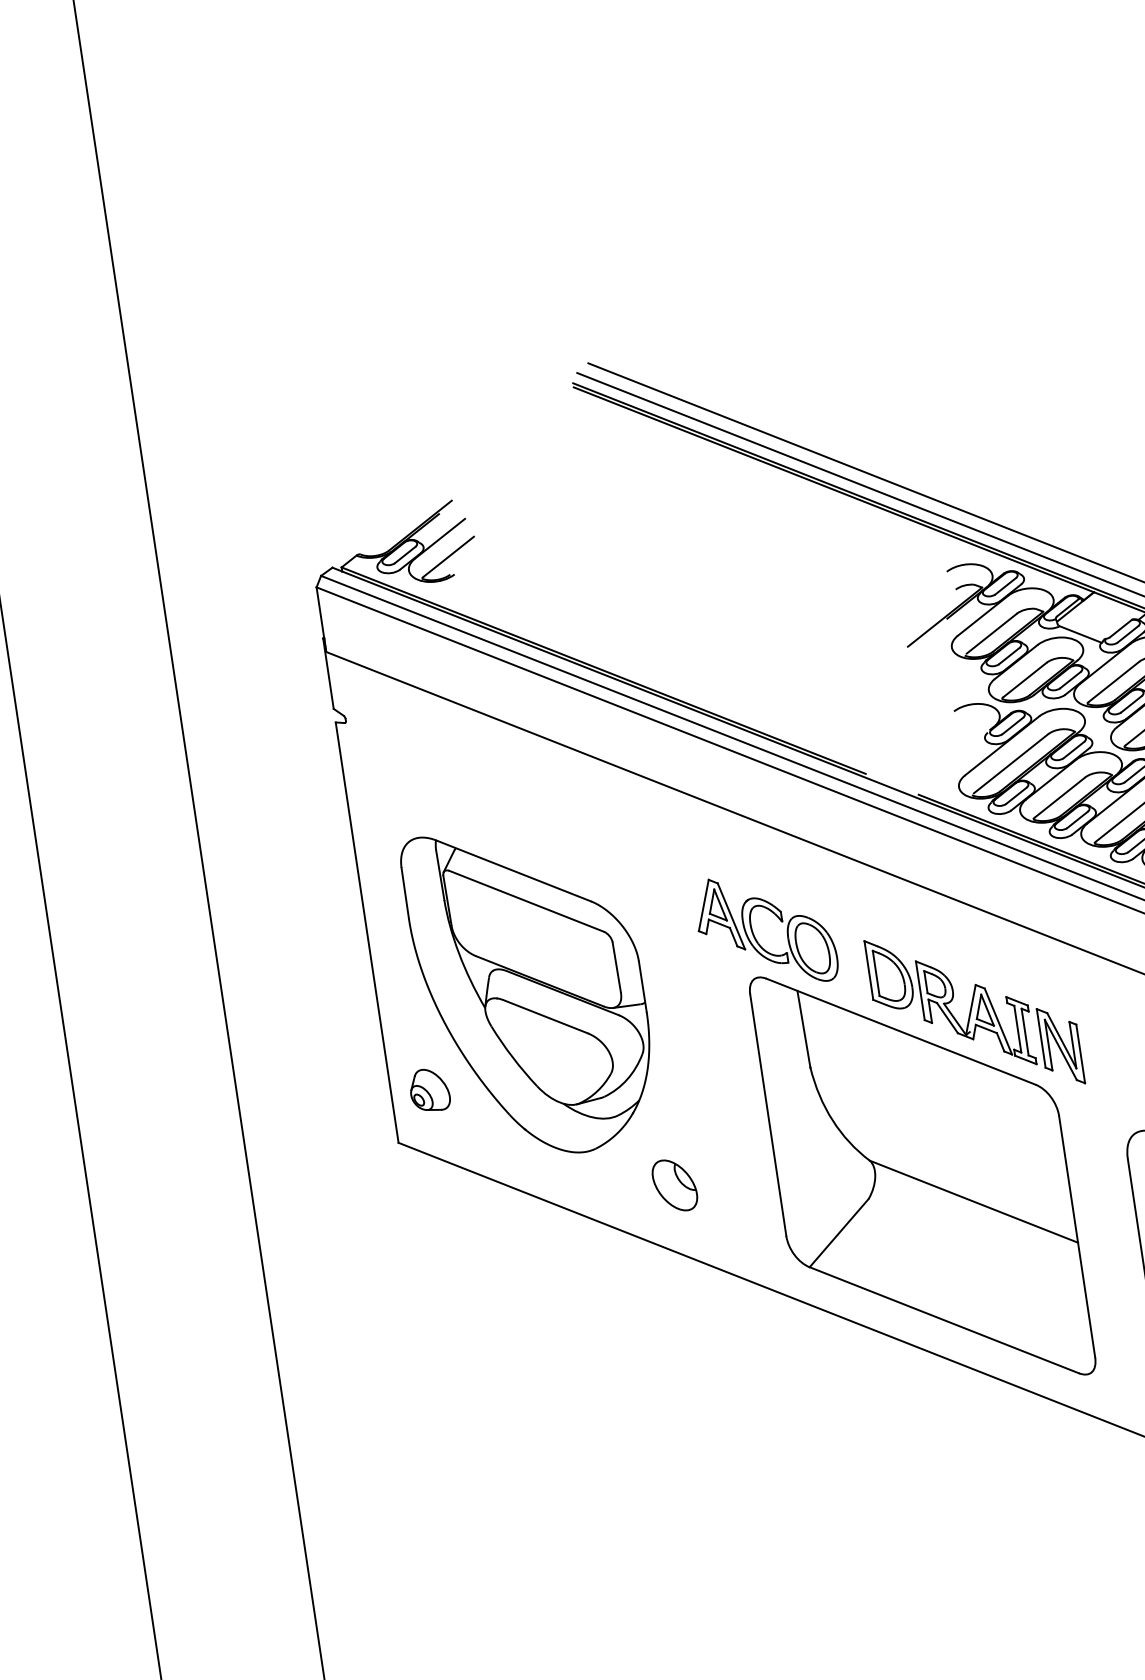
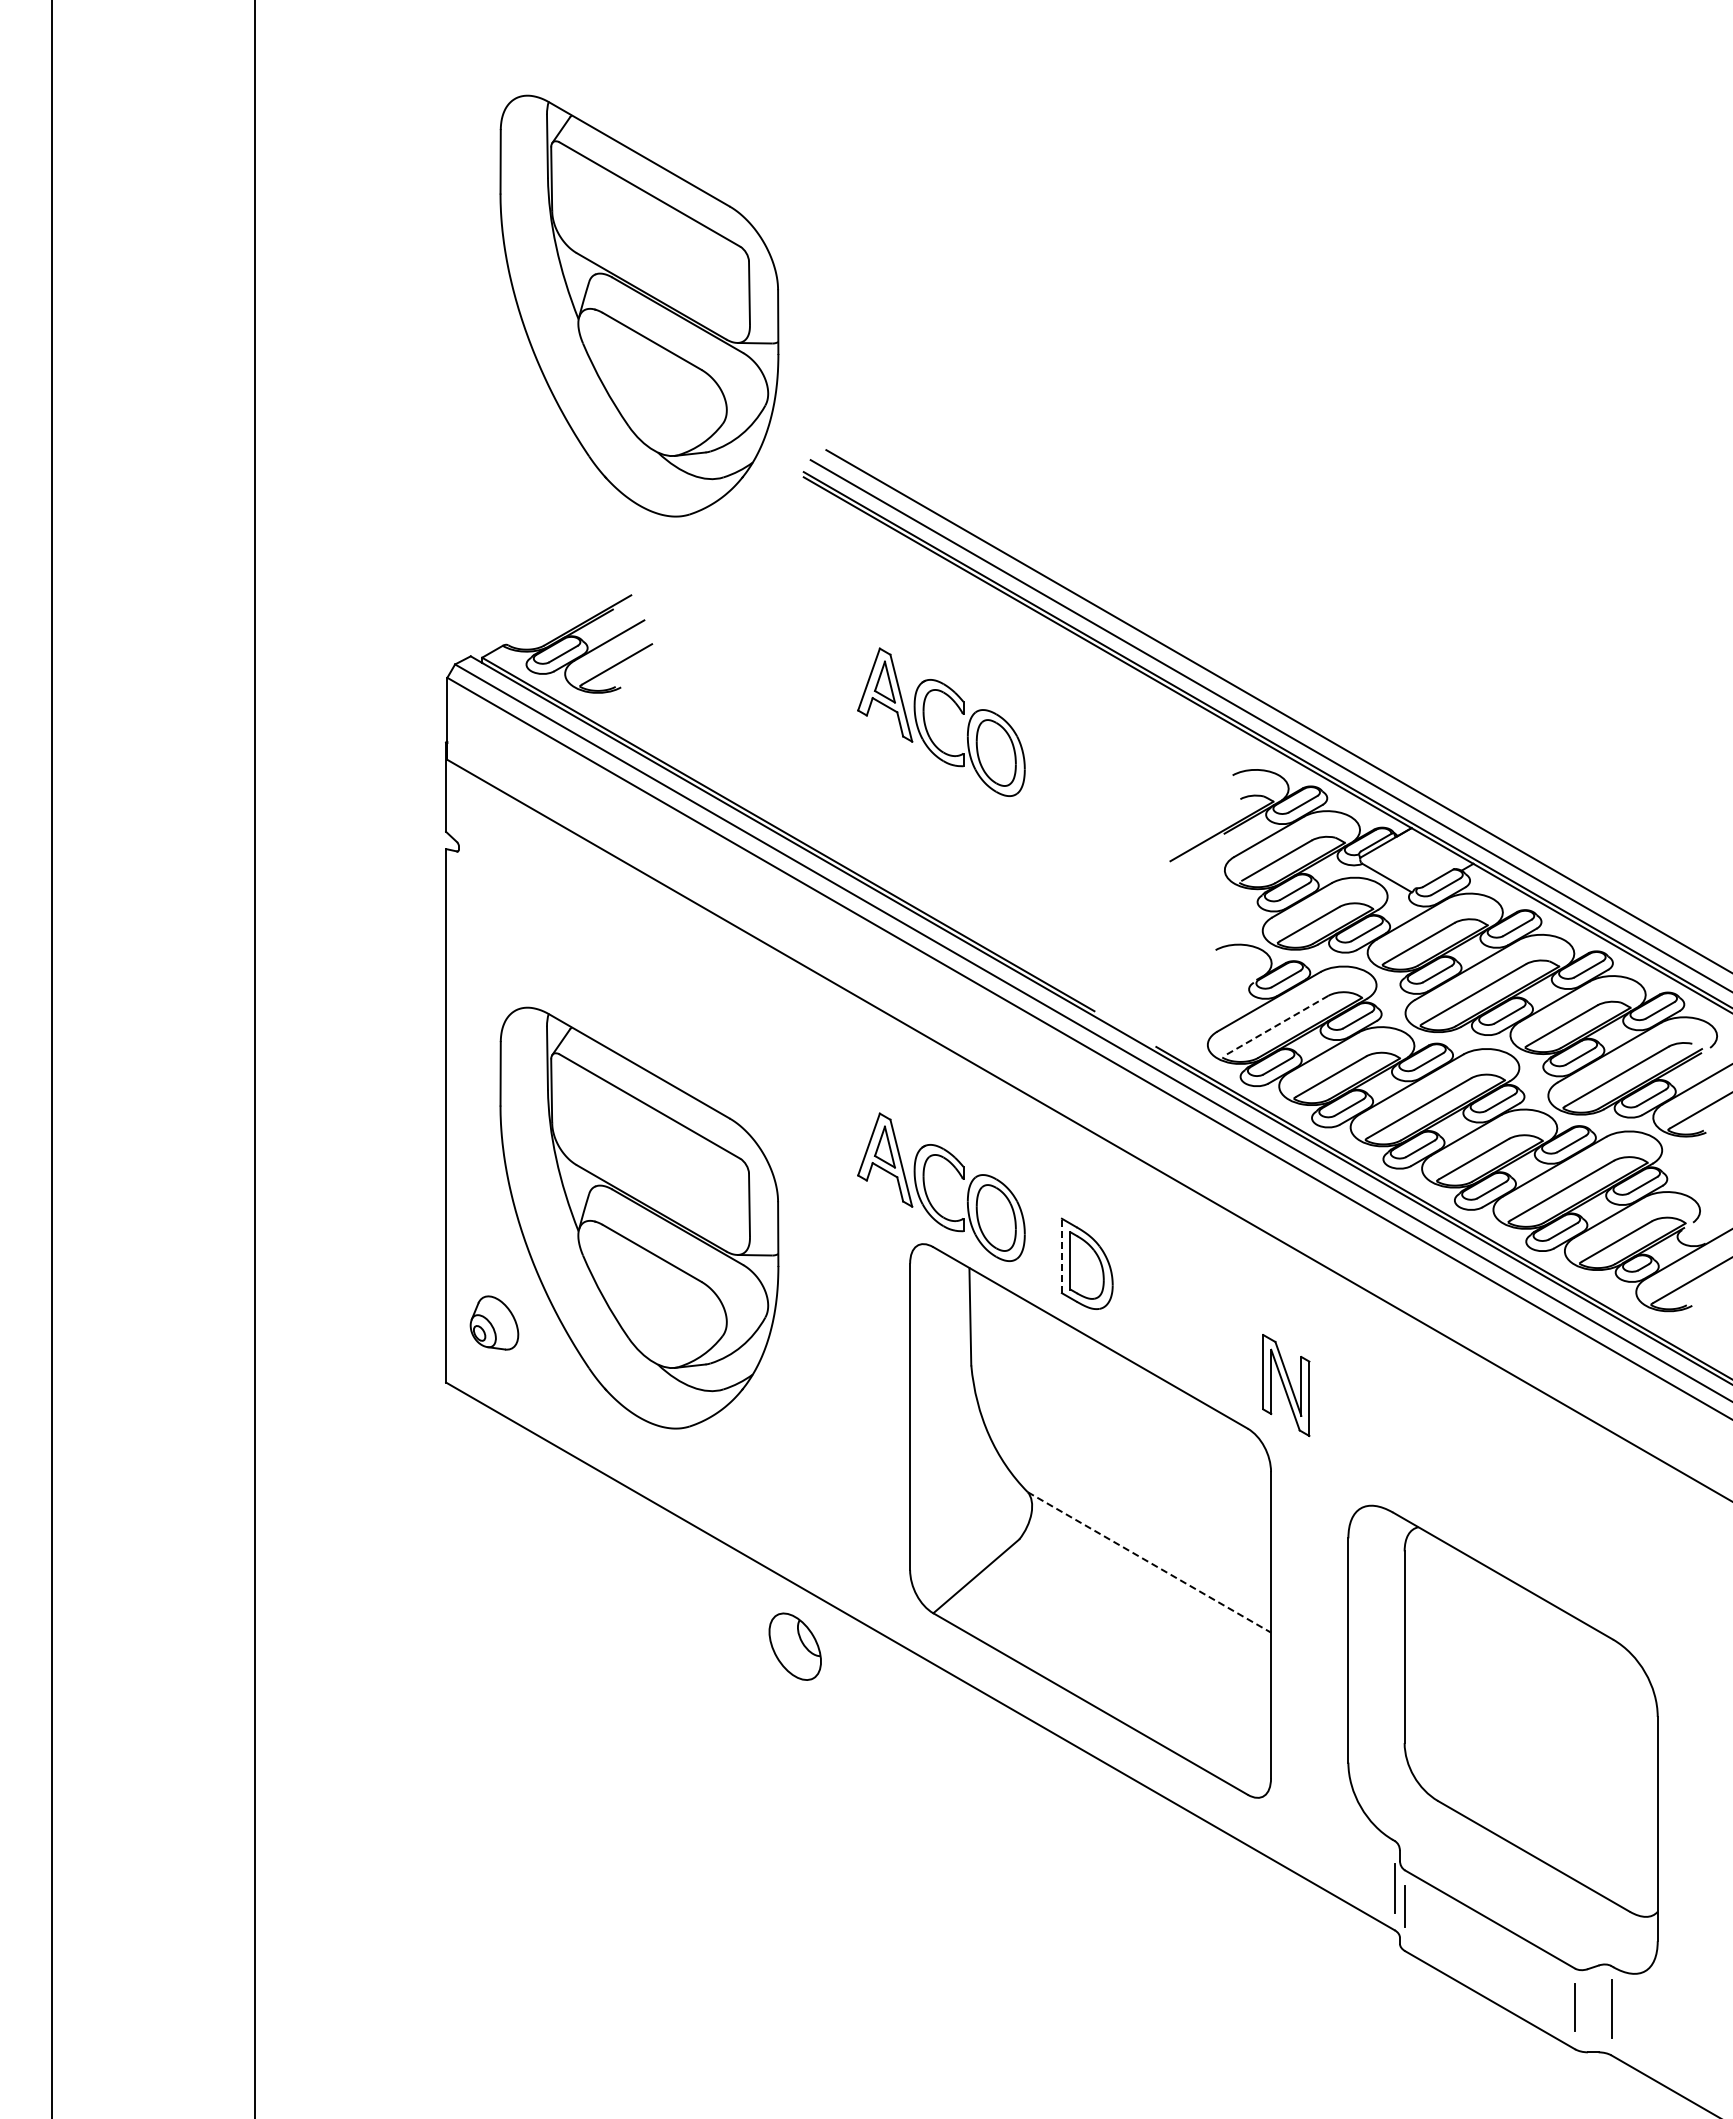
part: (424, 271) -> (639, 305), added
part: (699, 568) -> (926, 725), added
line: (1010, 763) -> (1276, 1025), solid -> dashed
line: (868, 970) -> (1061, 1255), solid -> dashed
part: (976, 1012) -> (1187, 1328), removed
part: (674, 1185) -> (794, 1646), moved
line: (974, 1201) -> (1149, 1562), solid -> dashed

